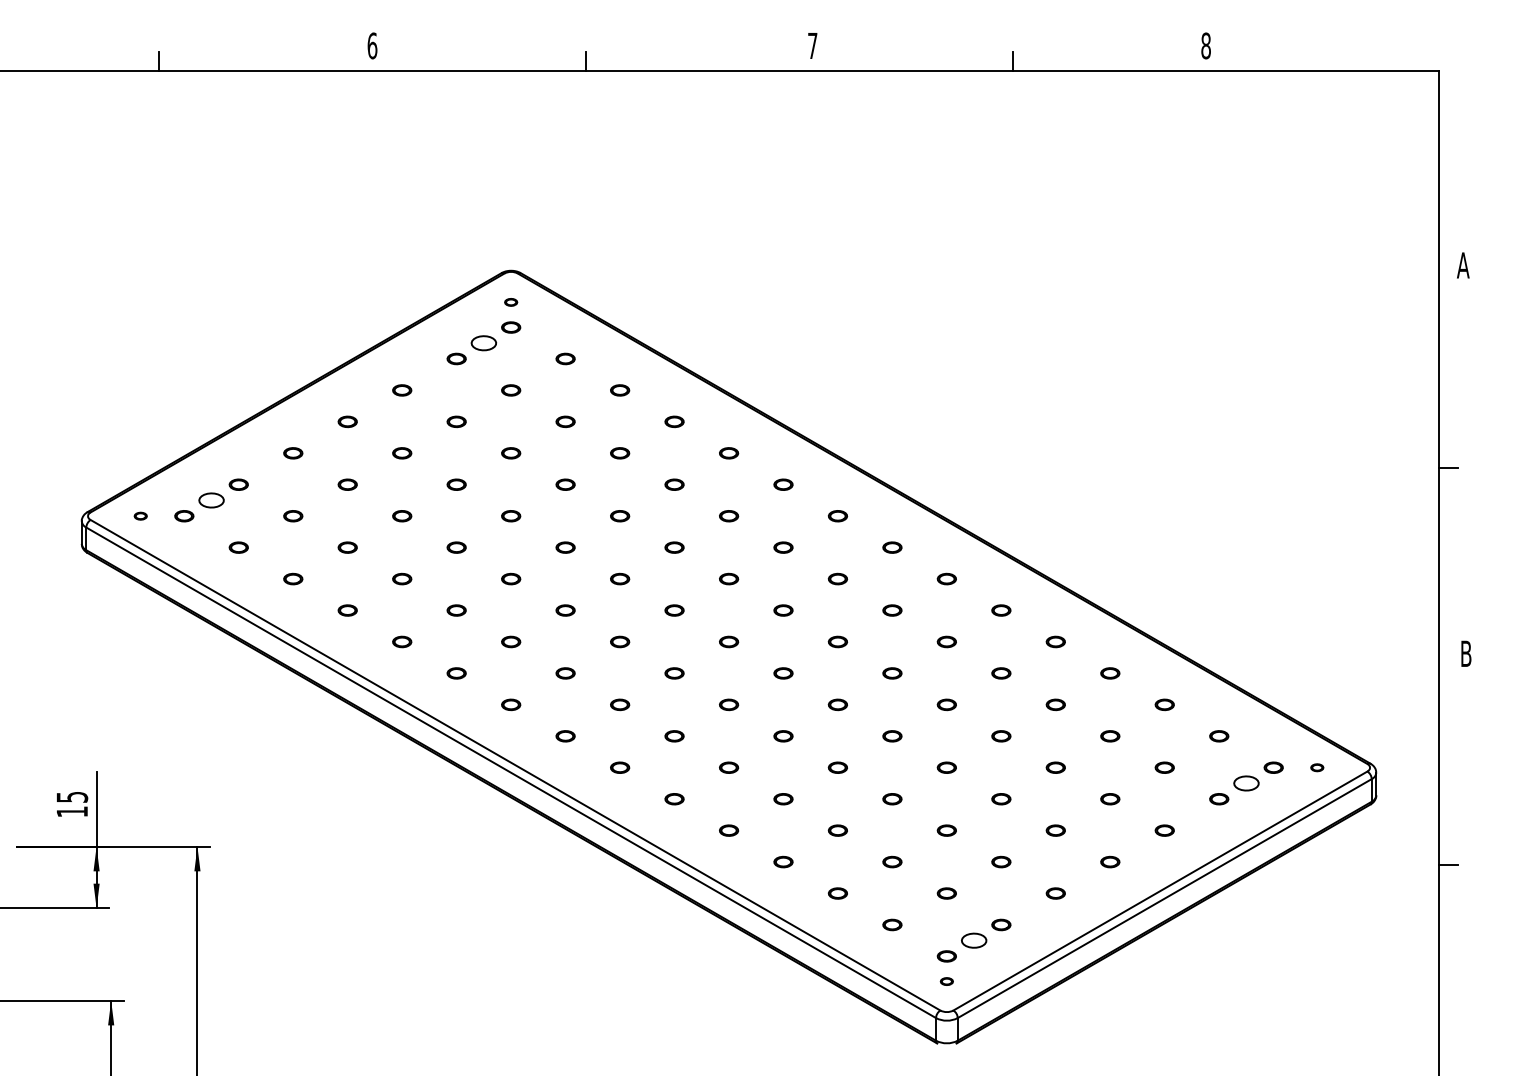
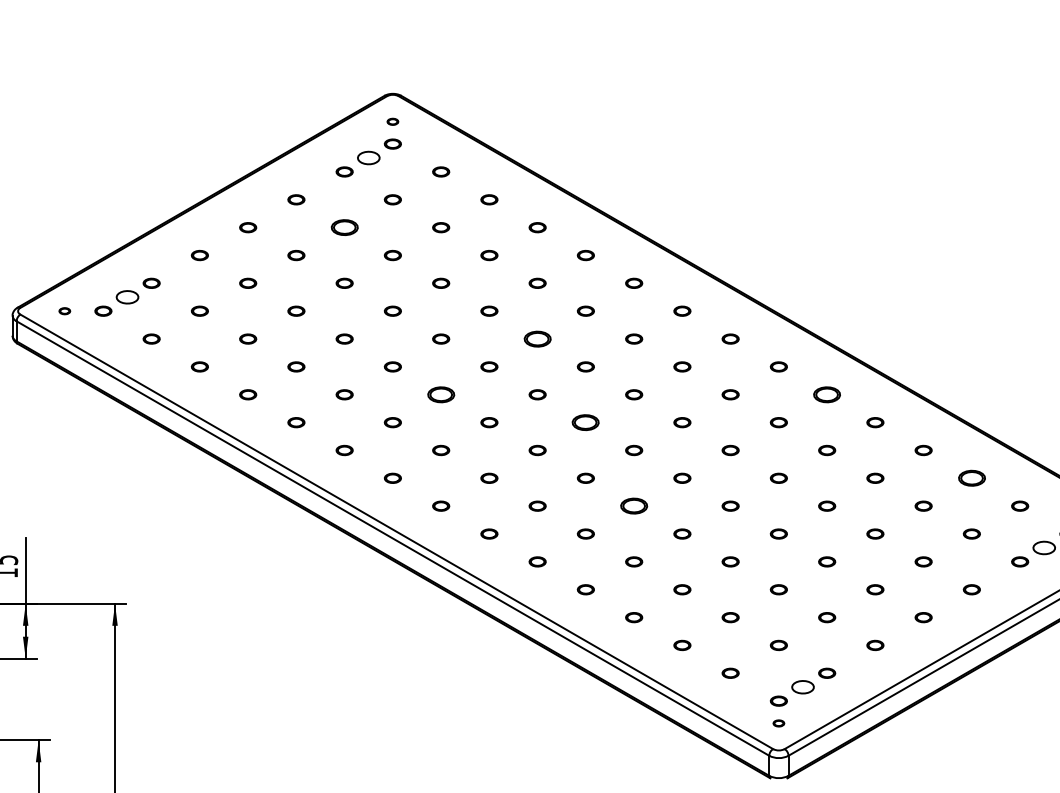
part: (456, 421) -> (344, 227), size x1.6
part: (674, 547) -> (537, 338), size x1.6
part: (565, 610) -> (441, 394), size x1.6
part: (1001, 610) -> (827, 394), size x1.6
part: (729, 641) -> (586, 422), size x1.6
part: (1164, 704) -> (971, 478), size x1.6
part: (783, 736) -> (634, 506), size x1.6

